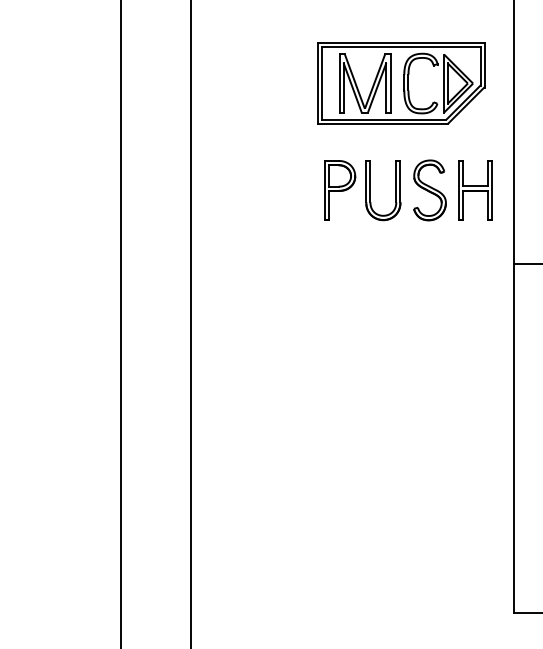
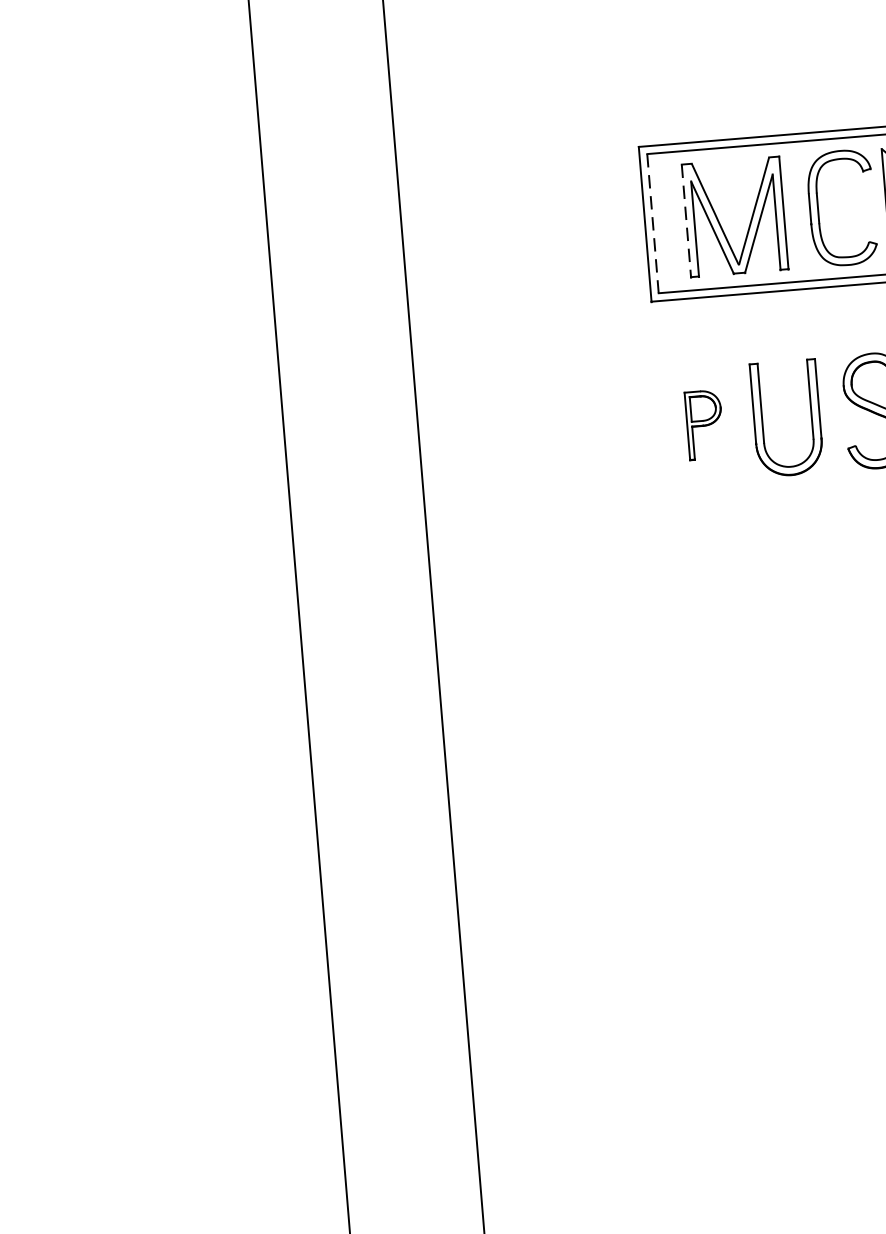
line: (322, 84) -> (654, 225), solid -> dashed
line: (339, 84) -> (686, 222), solid -> dashed
part: (340, 190) -> (705, 425), size x0.6

